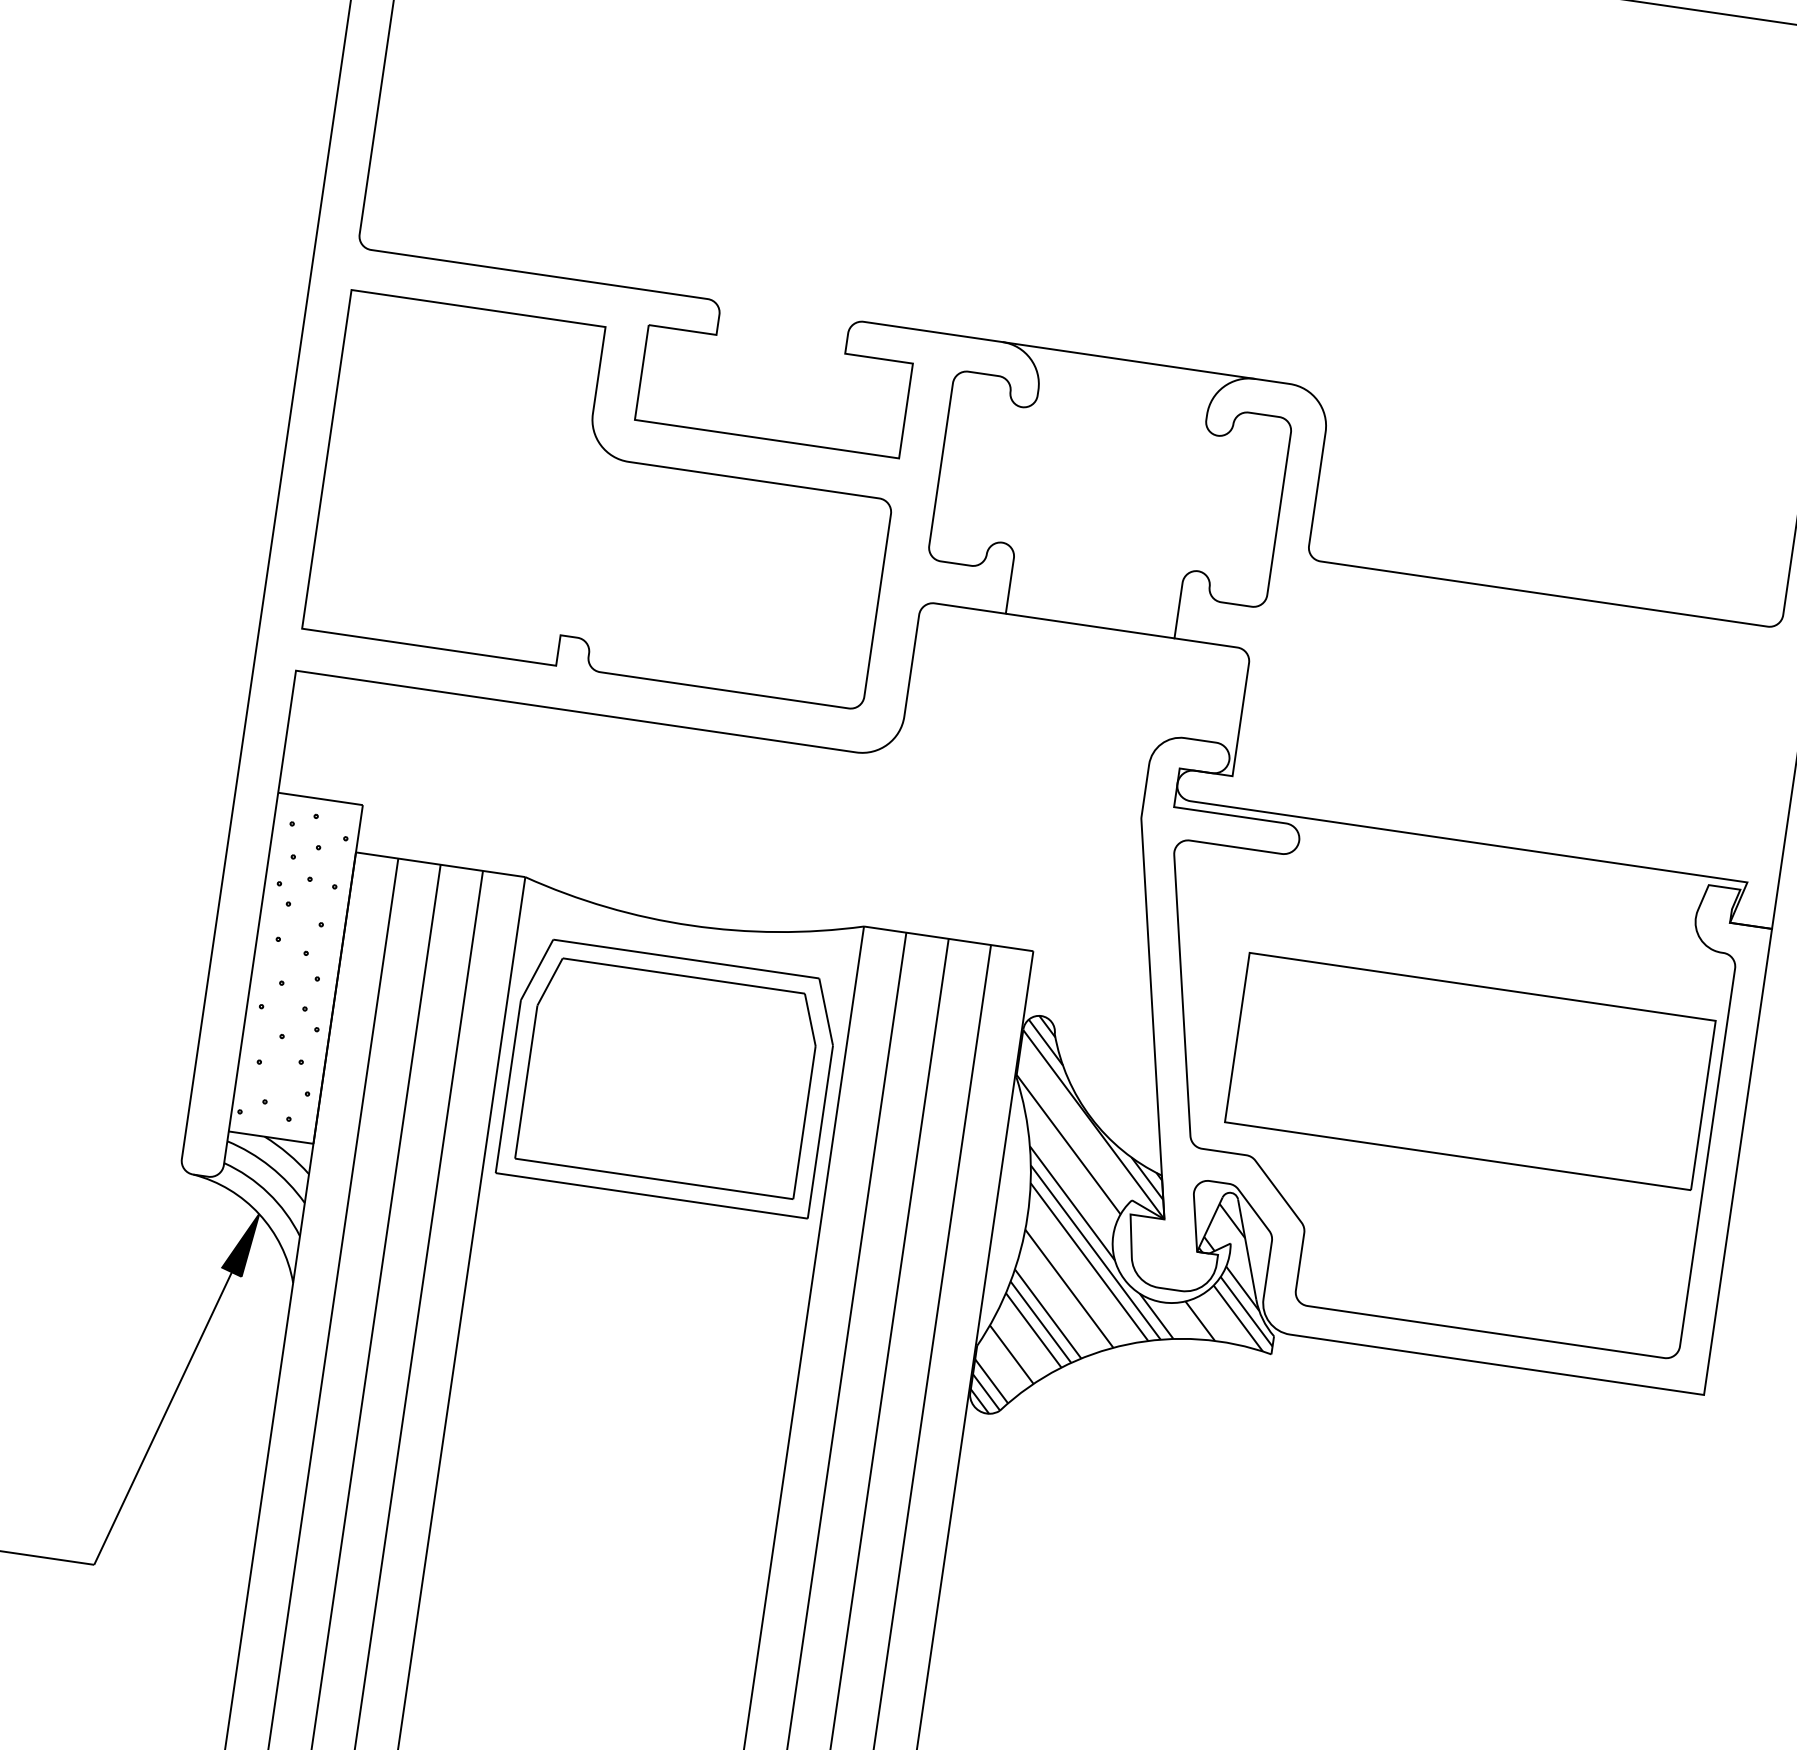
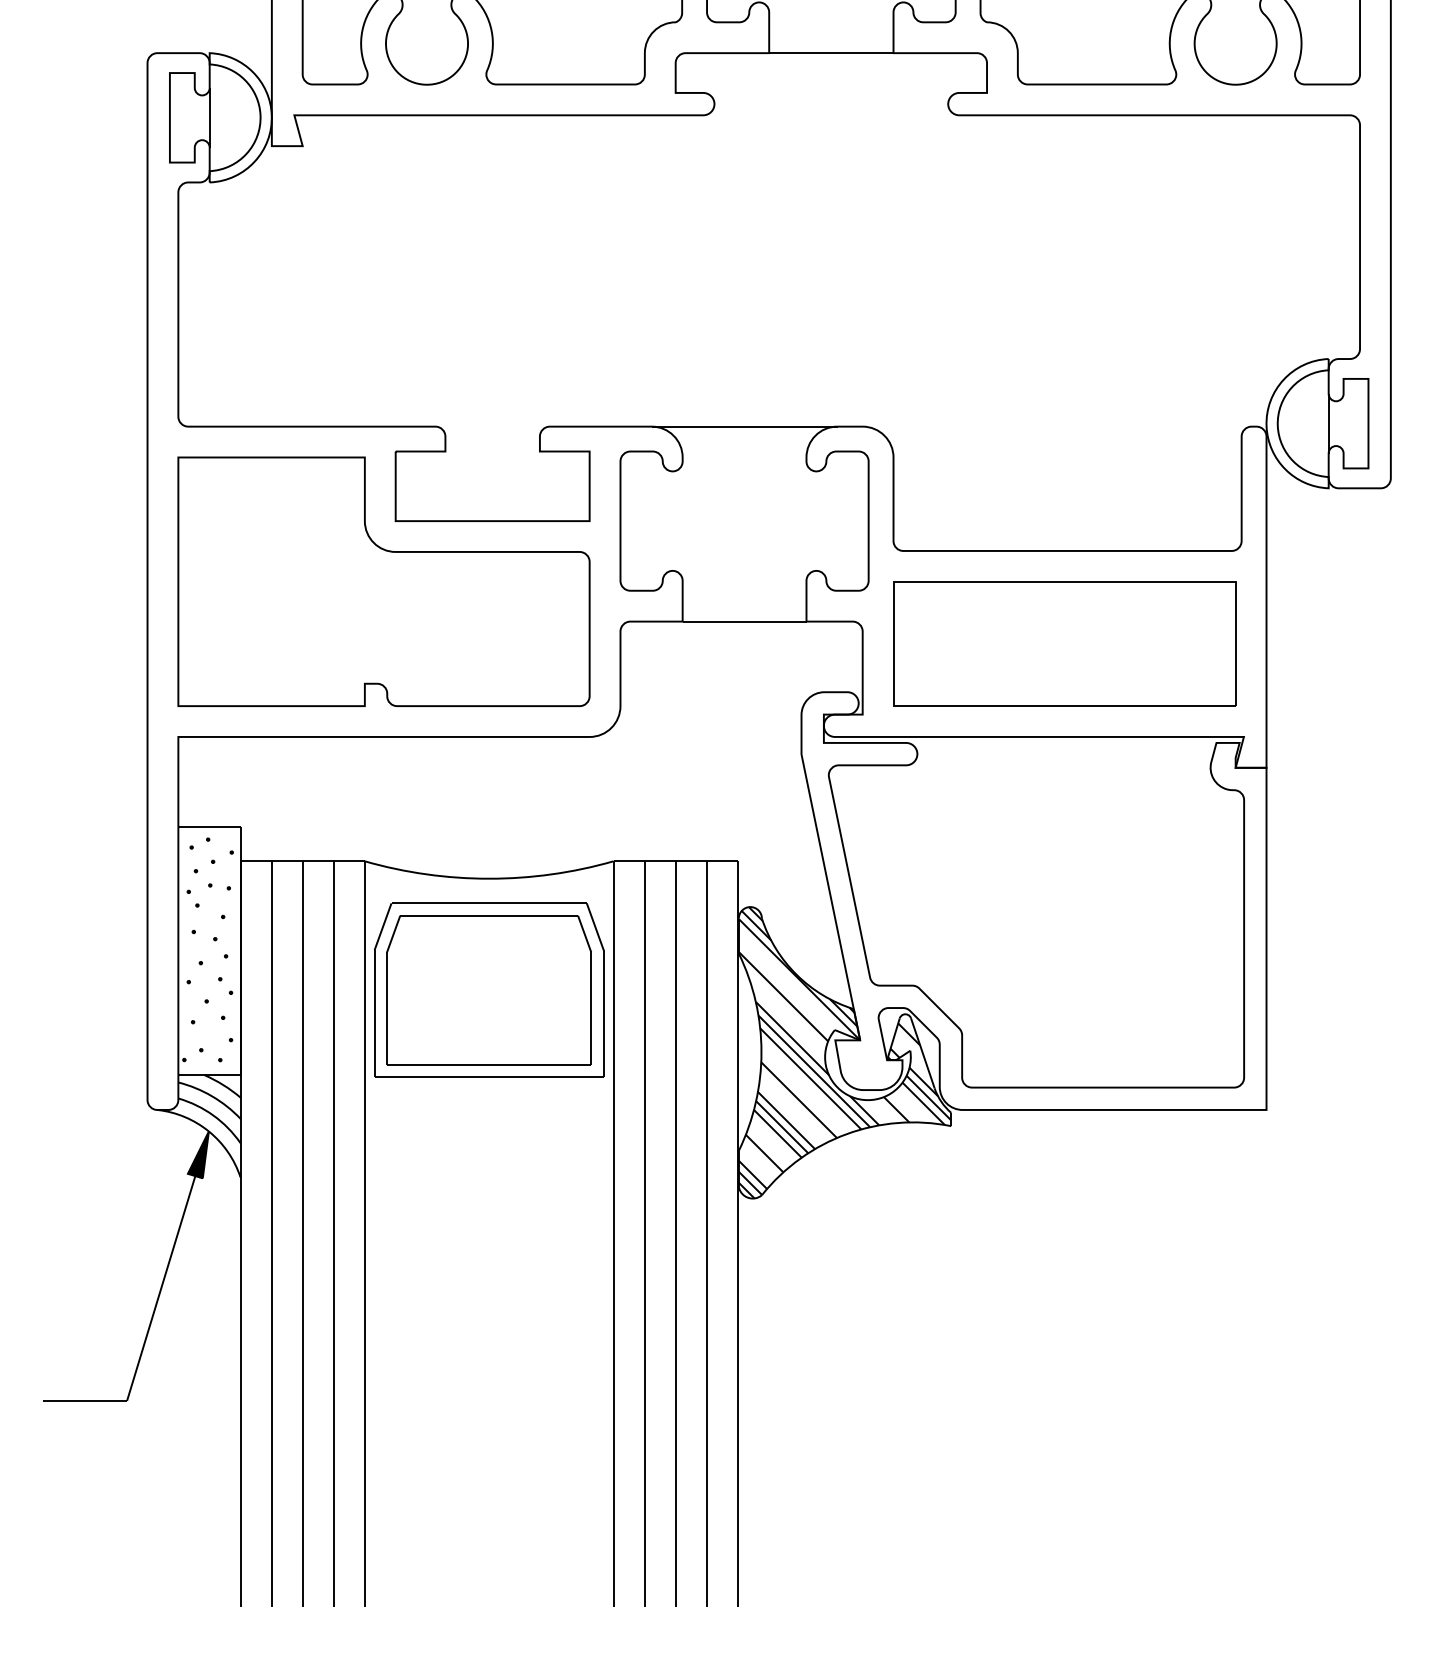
part: (1470, 1070) -> (1064, 643), moved

